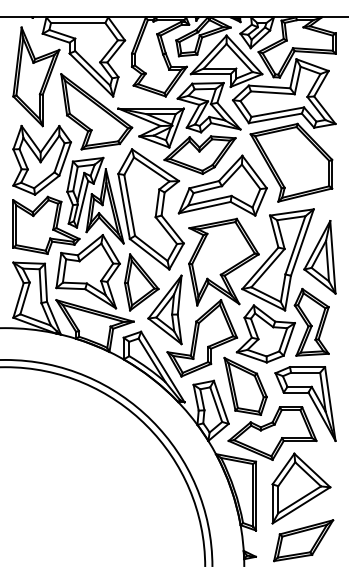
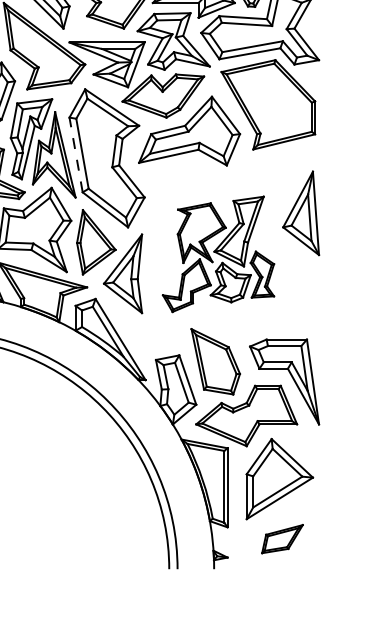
line: (124, 205) -> (76, 153), solid -> dashed
part: (247, 292) -> (217, 253), size x0.6
part: (303, 540) -> (282, 538), size x0.6

